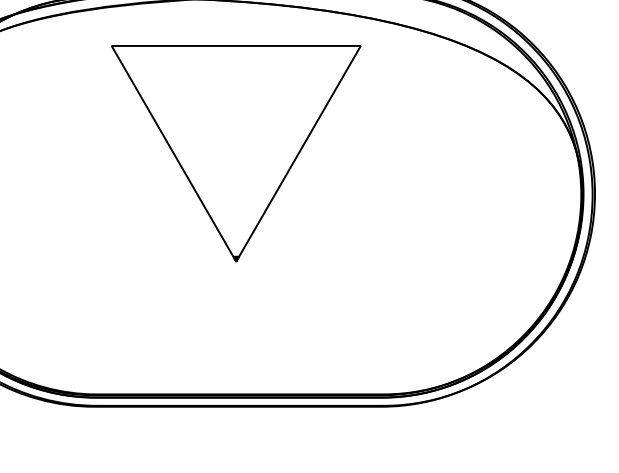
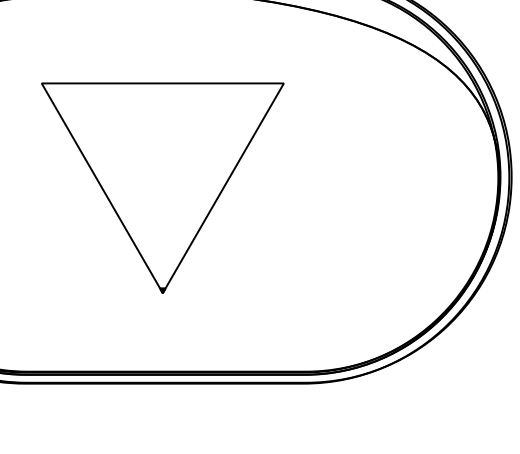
part: (236, 153) -> (163, 187), moved

